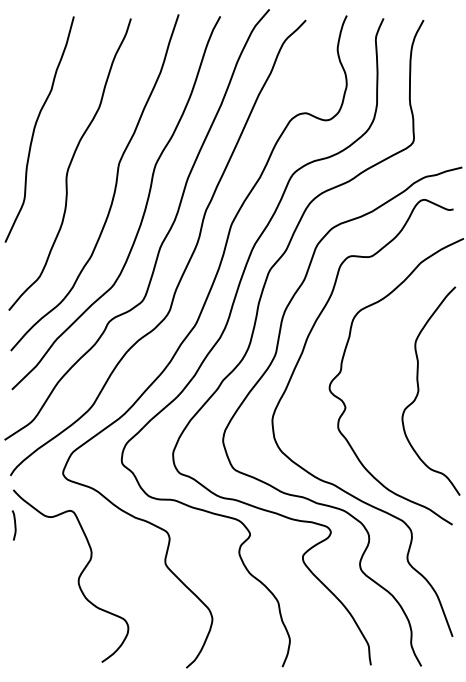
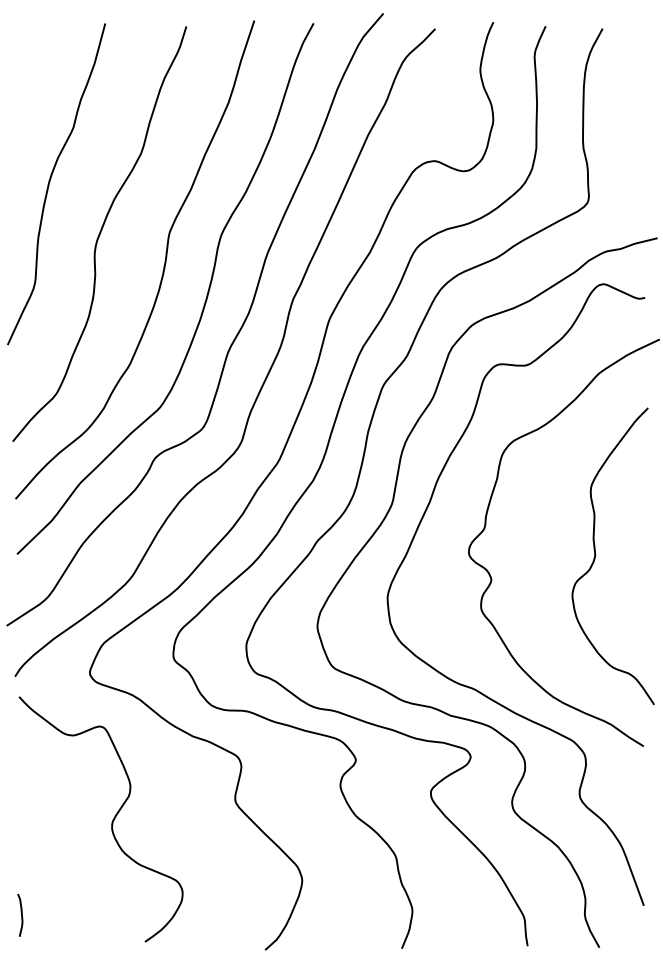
curve: (15, 524) -> (21, 914), moved

